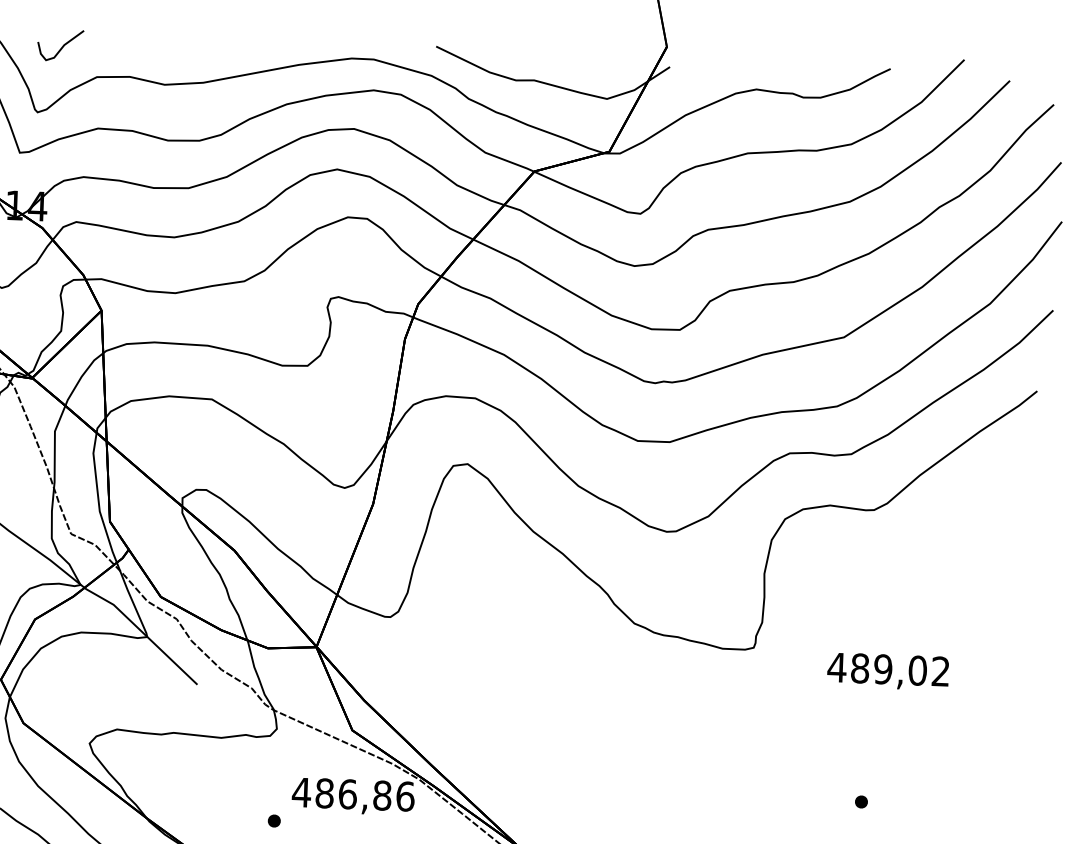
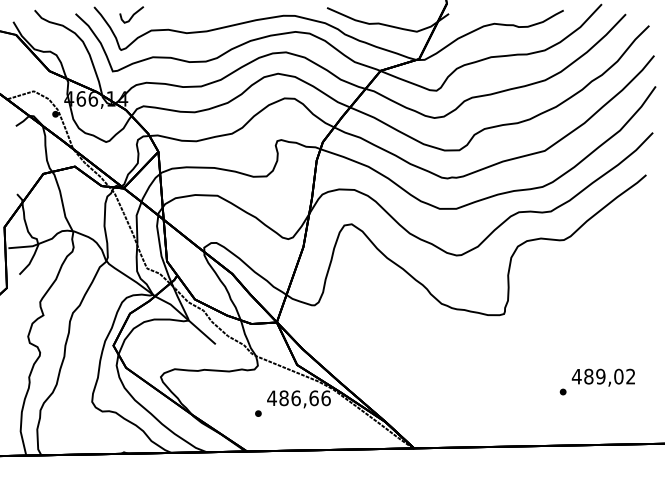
text: (886, 671) -> (602, 377), moved
text: (381, 794) -> (313, 397), 486,86 -> 486,66

